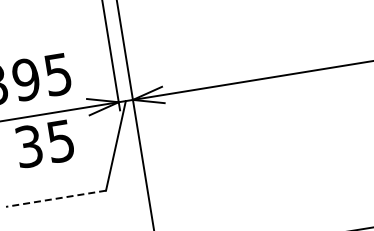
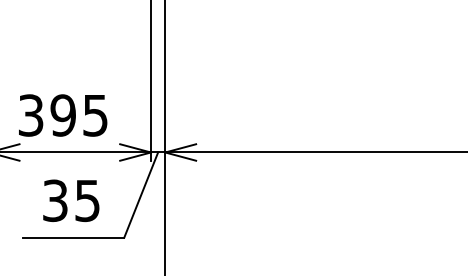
text: (44, 143) -> (71, 200), moved
line: (55, 198) -> (73, 237), dashed -> solid

